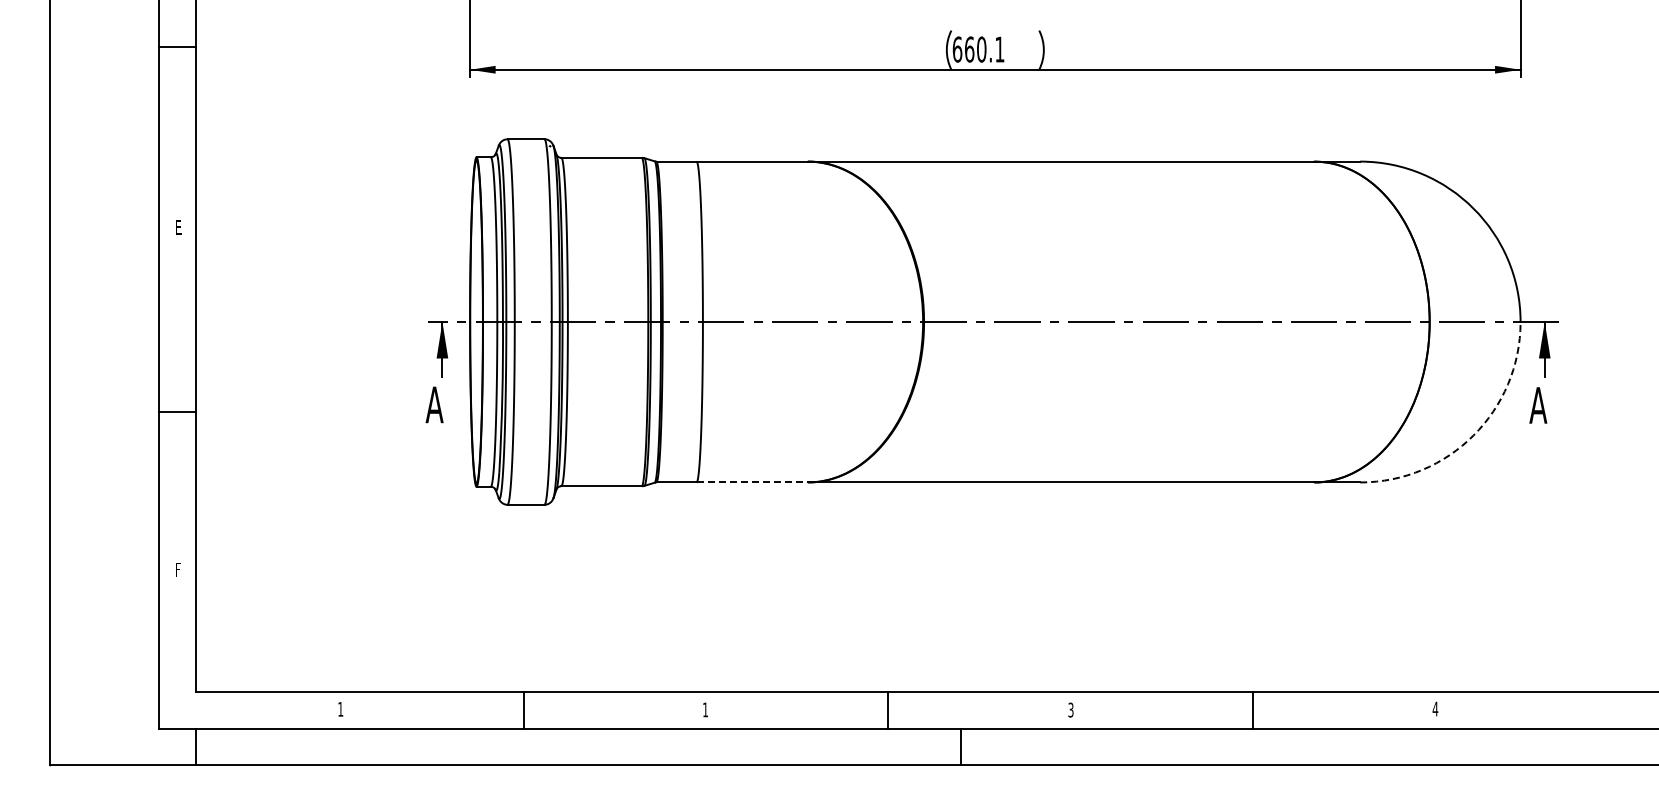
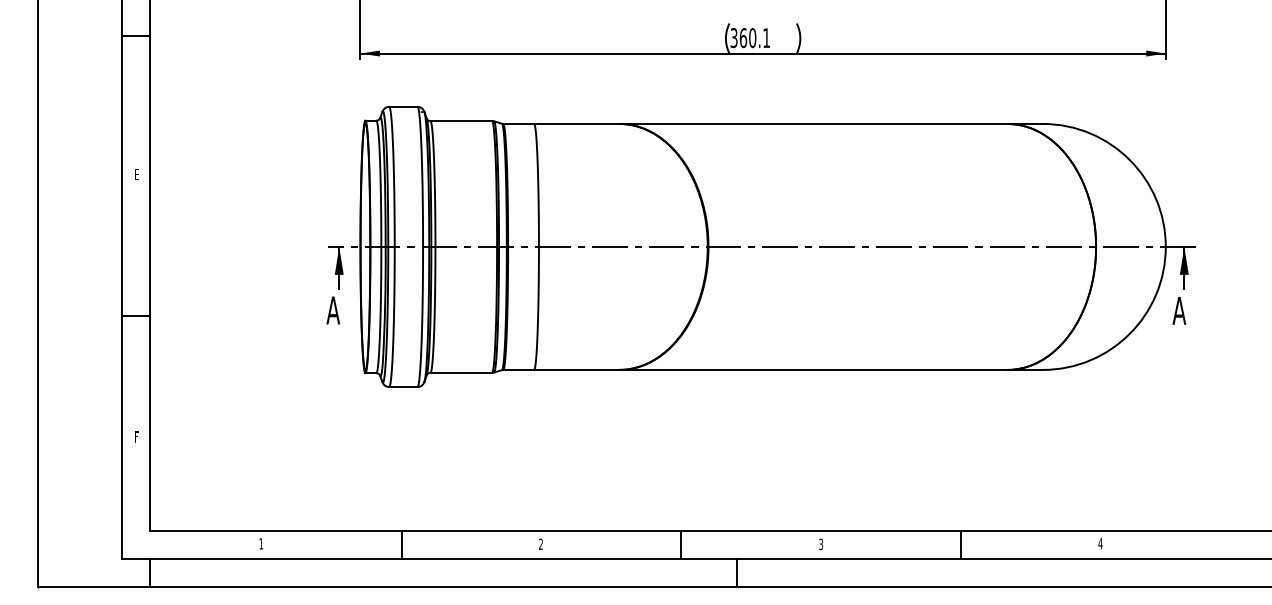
text: (957, 49) -> (734, 38), 660.1 -> 360.1
arc: (1473, 435) -> (1129, 333), dashed -> solid
line: (752, 482) -> (576, 369), dashed -> solid
text: (705, 709) -> (540, 543), 1 -> 2

